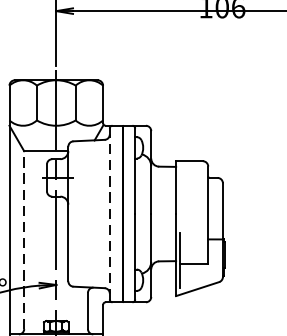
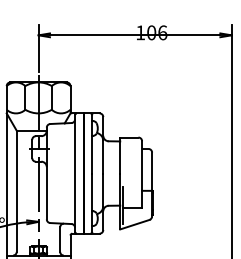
line: (110, 213) -> (75, 173), dashed -> solid
line: (23, 240) -> (16, 191), dashed -> solid

